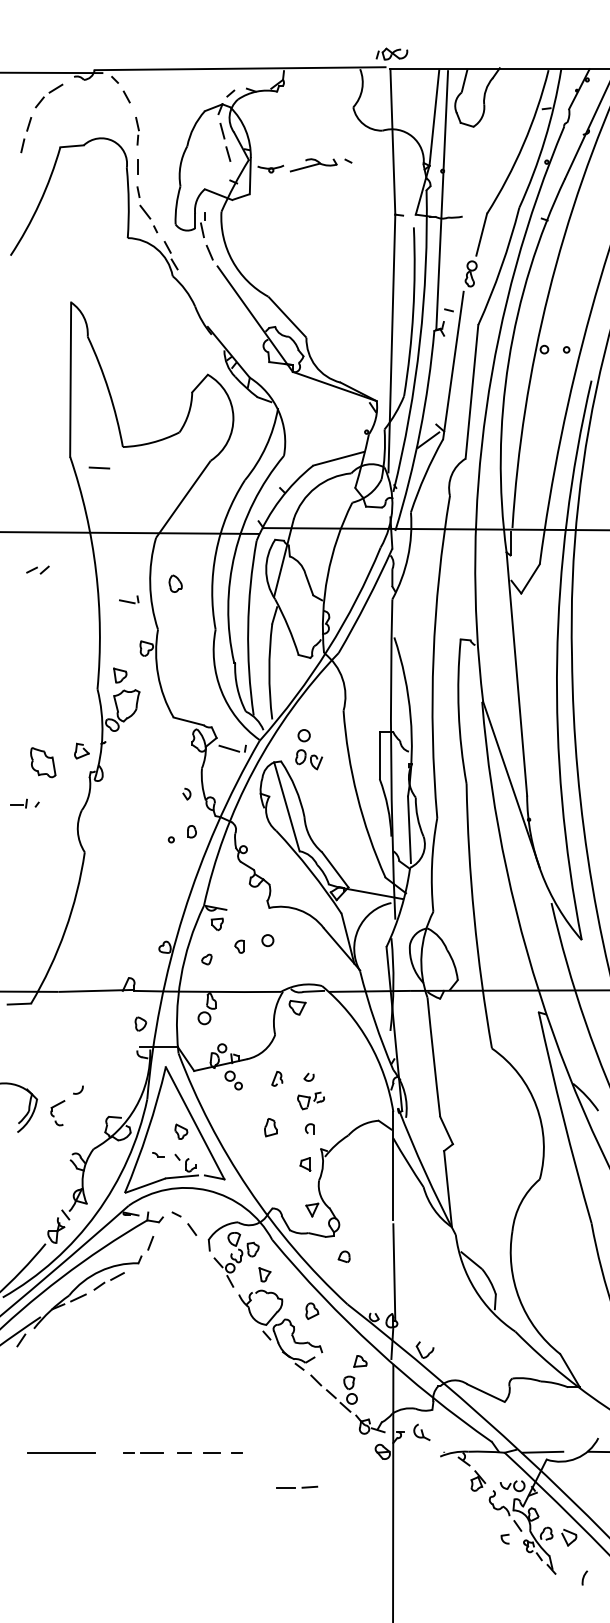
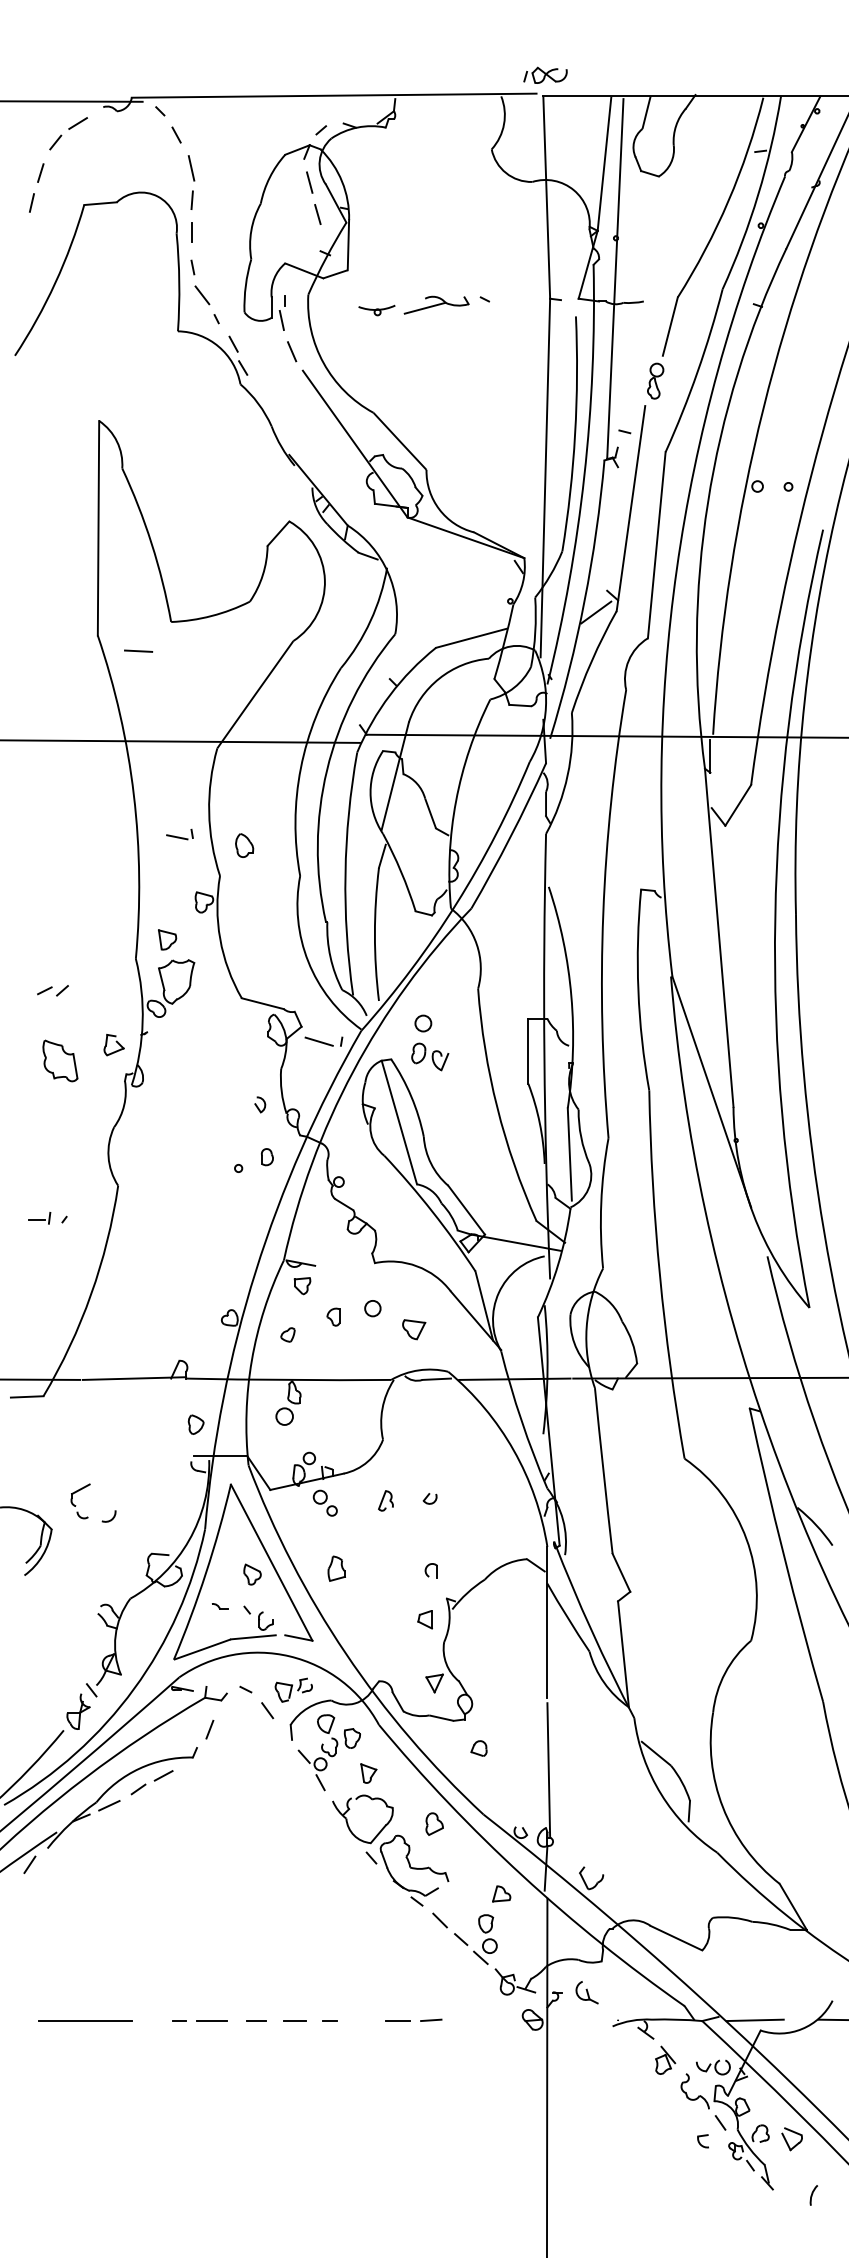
part: (137, 131) -> (191, 183), size x1.43
part: (304, 165) -> (423, 305), moved
part: (37, 569) -> (52, 989), moved
part: (175, 583) -> (244, 845), moved
part: (24, 803) -> (46, 1218), moved
part: (297, 1007) -> (414, 1329), moved
part: (310, 1100) -> (293, 1689), moved
part: (57, 1113) -> (80, 1501), moved
part: (270, 1127) -> (336, 1568), moved
part: (297, 1486) -> (414, 2019), moved

